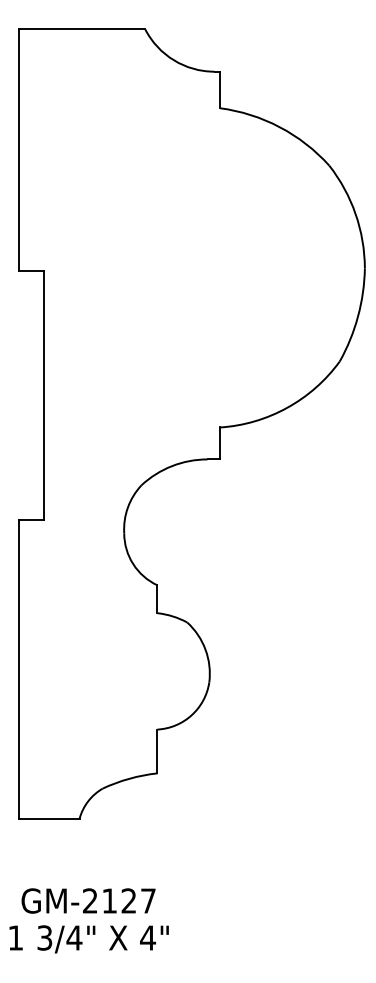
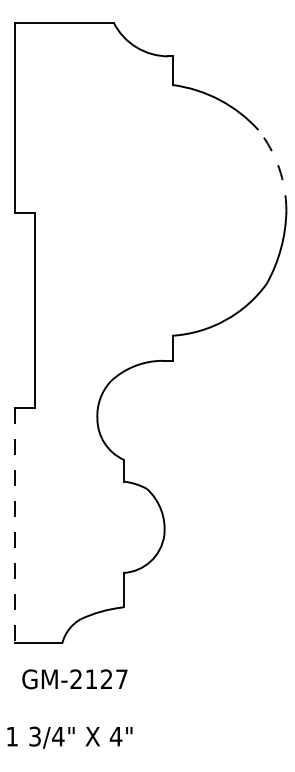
arc: (355, 214) -> (279, 168), solid -> dashed
line: (19, 669) -> (15, 525), solid -> dashed
text: (88, 900) -> (74, 678), moved

